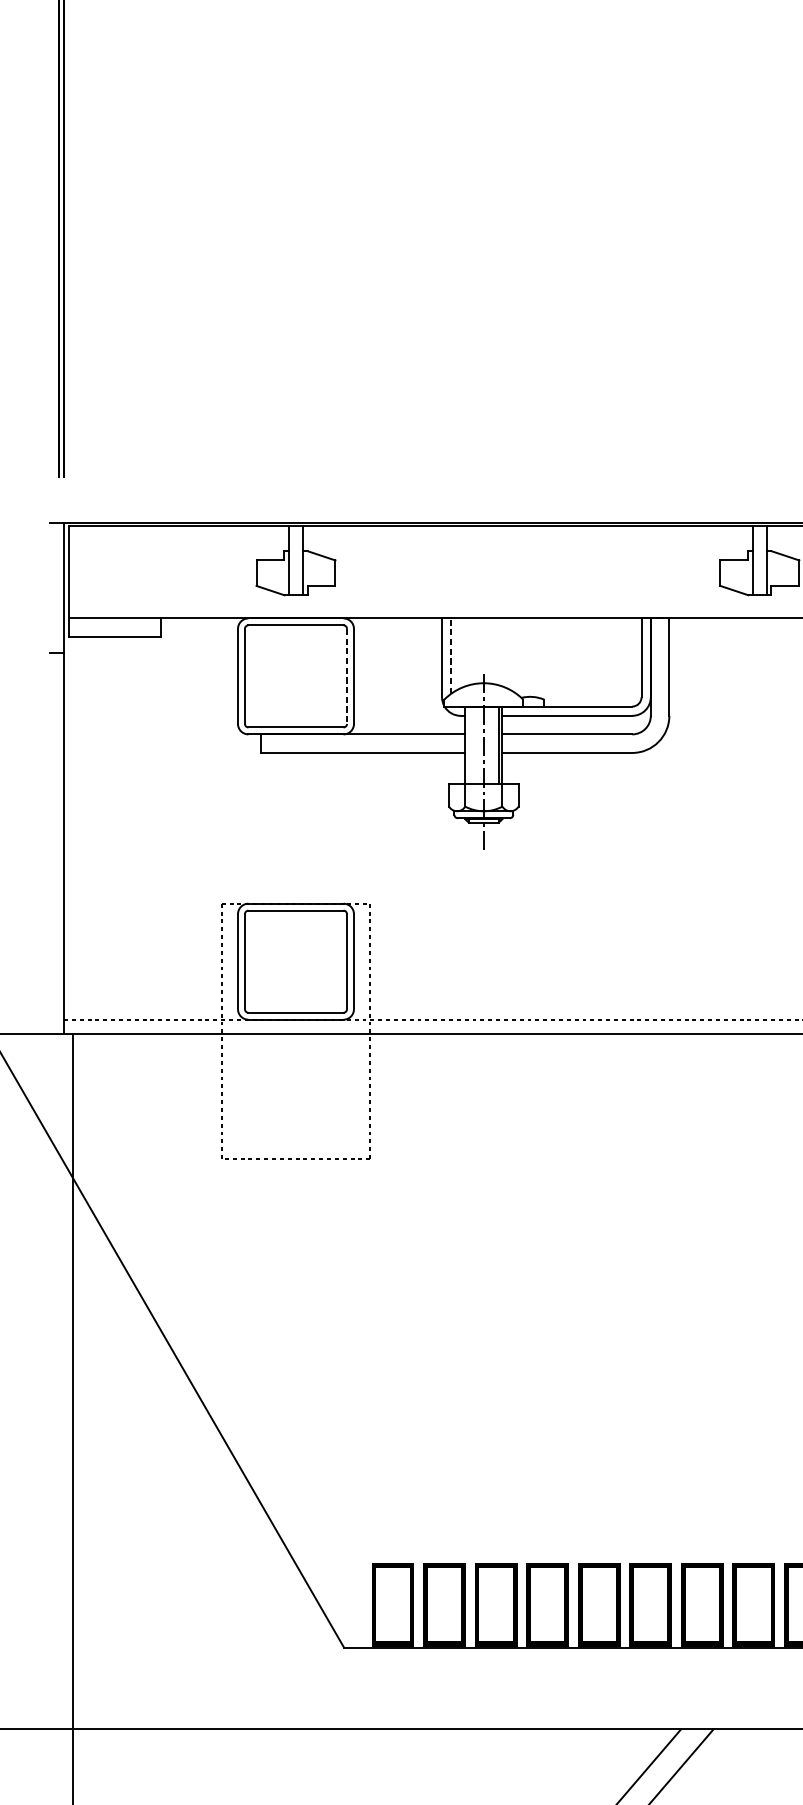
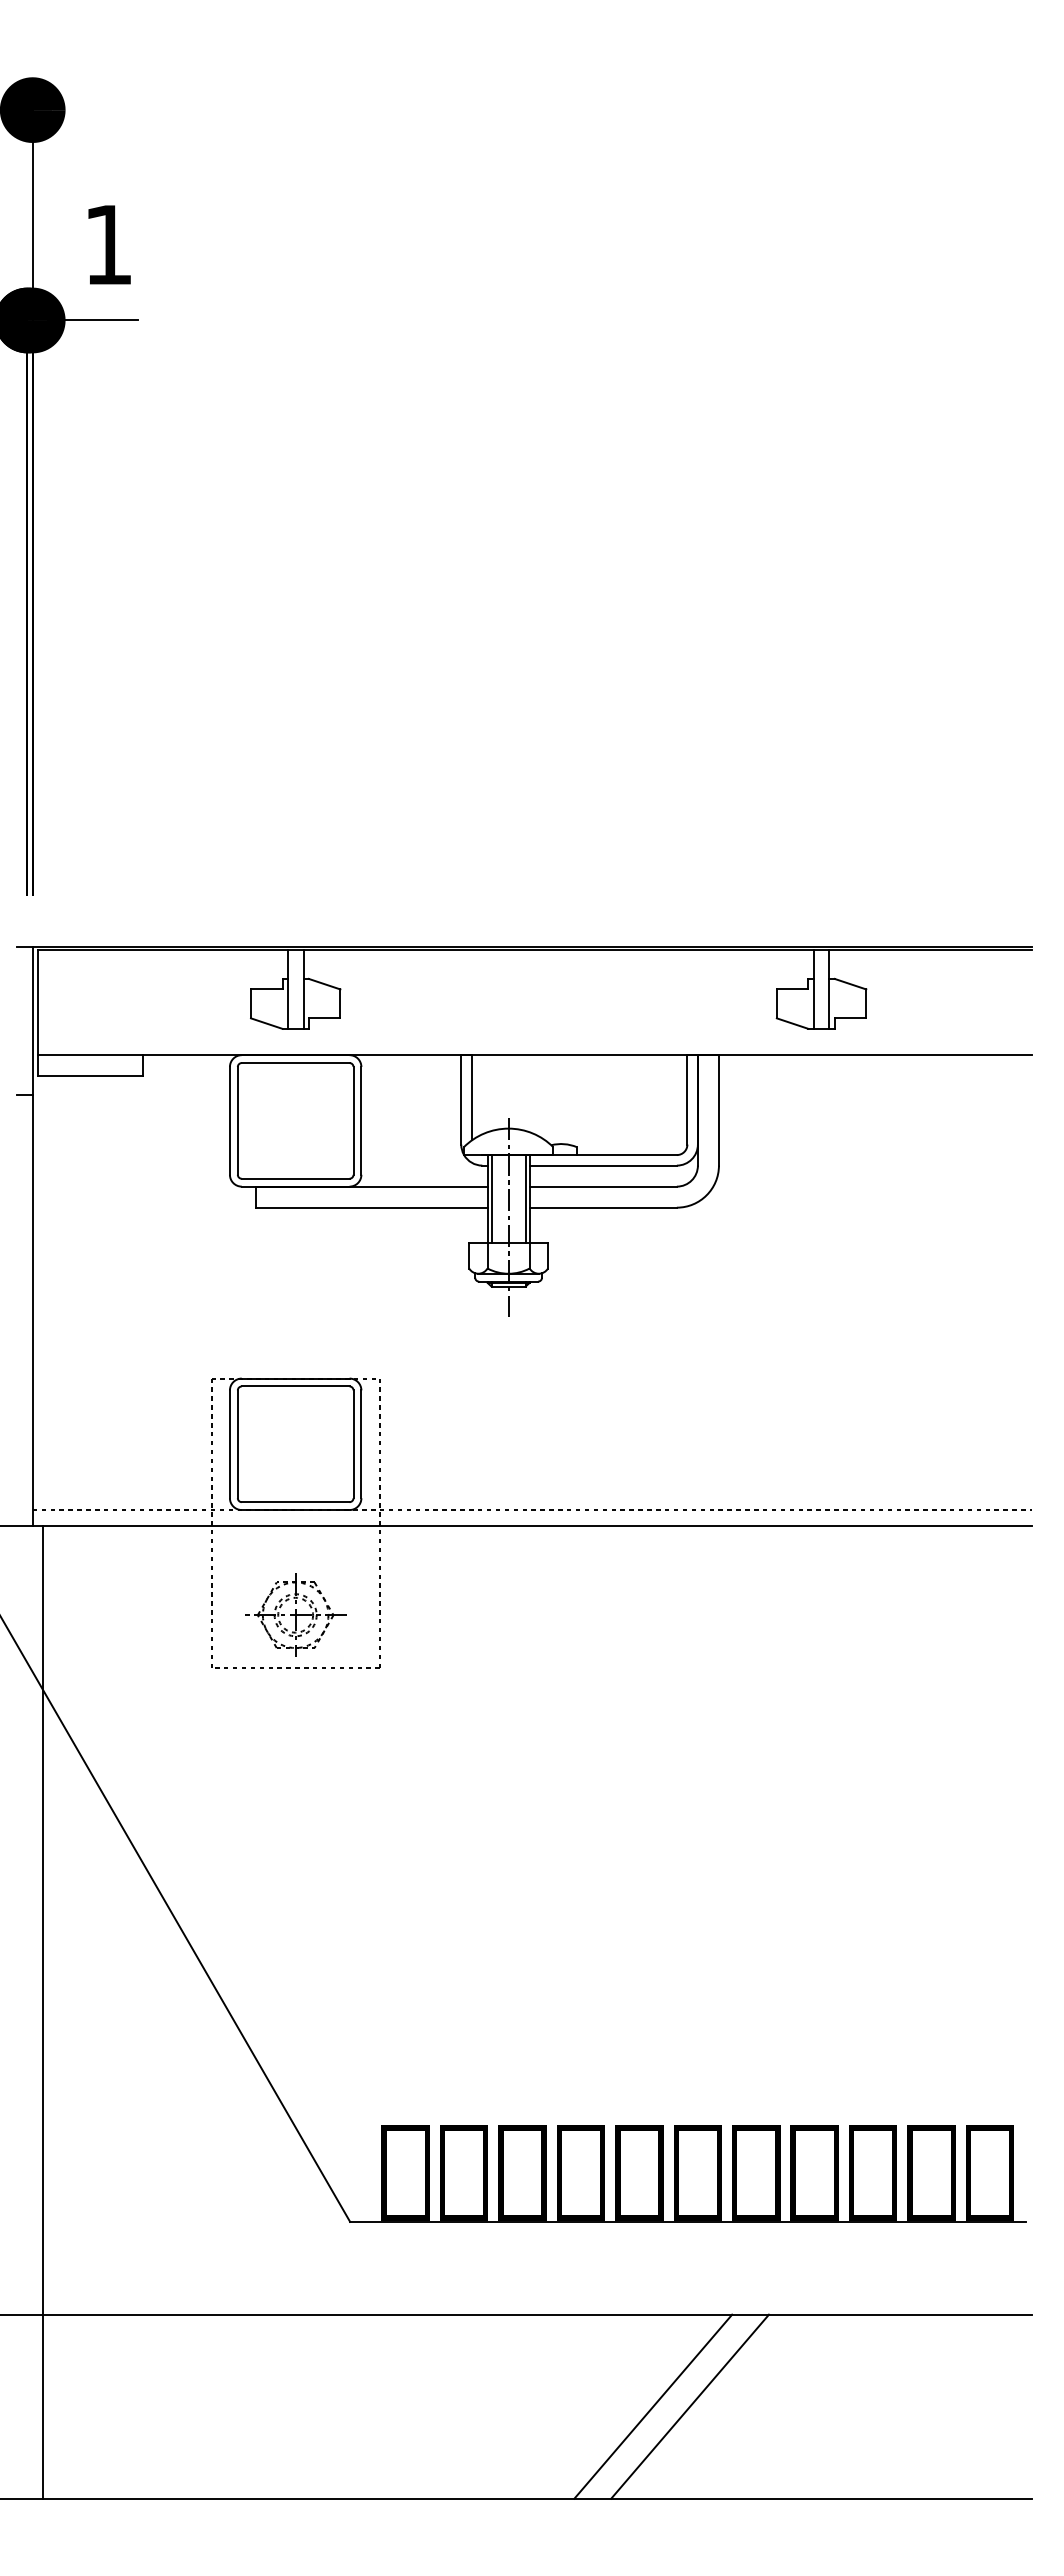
line: (451, 655) -> (471, 1097), dashed -> solid
line: (347, 676) -> (353, 1120), dashed -> solid
line: (468, 745) -> (491, 1199), added
part: (295, 1111) -> (295, 1614), added

